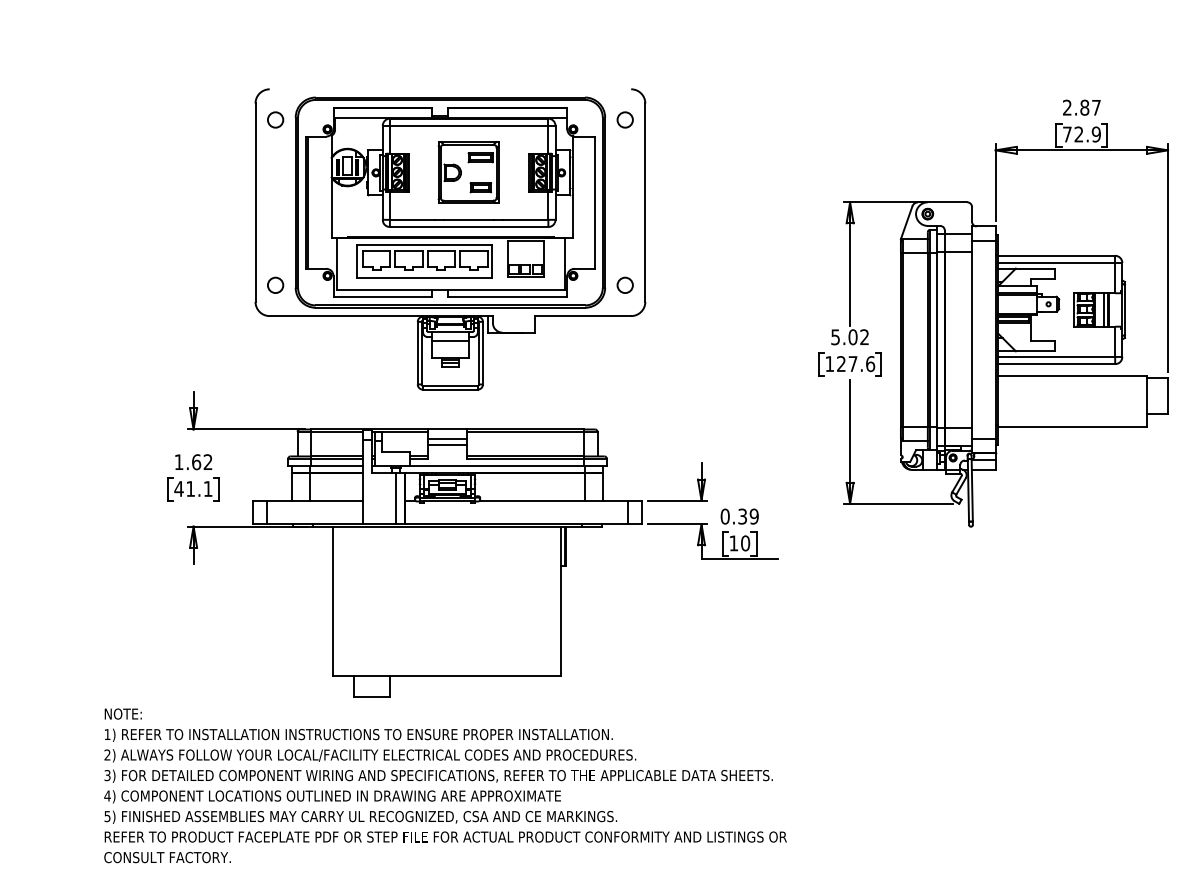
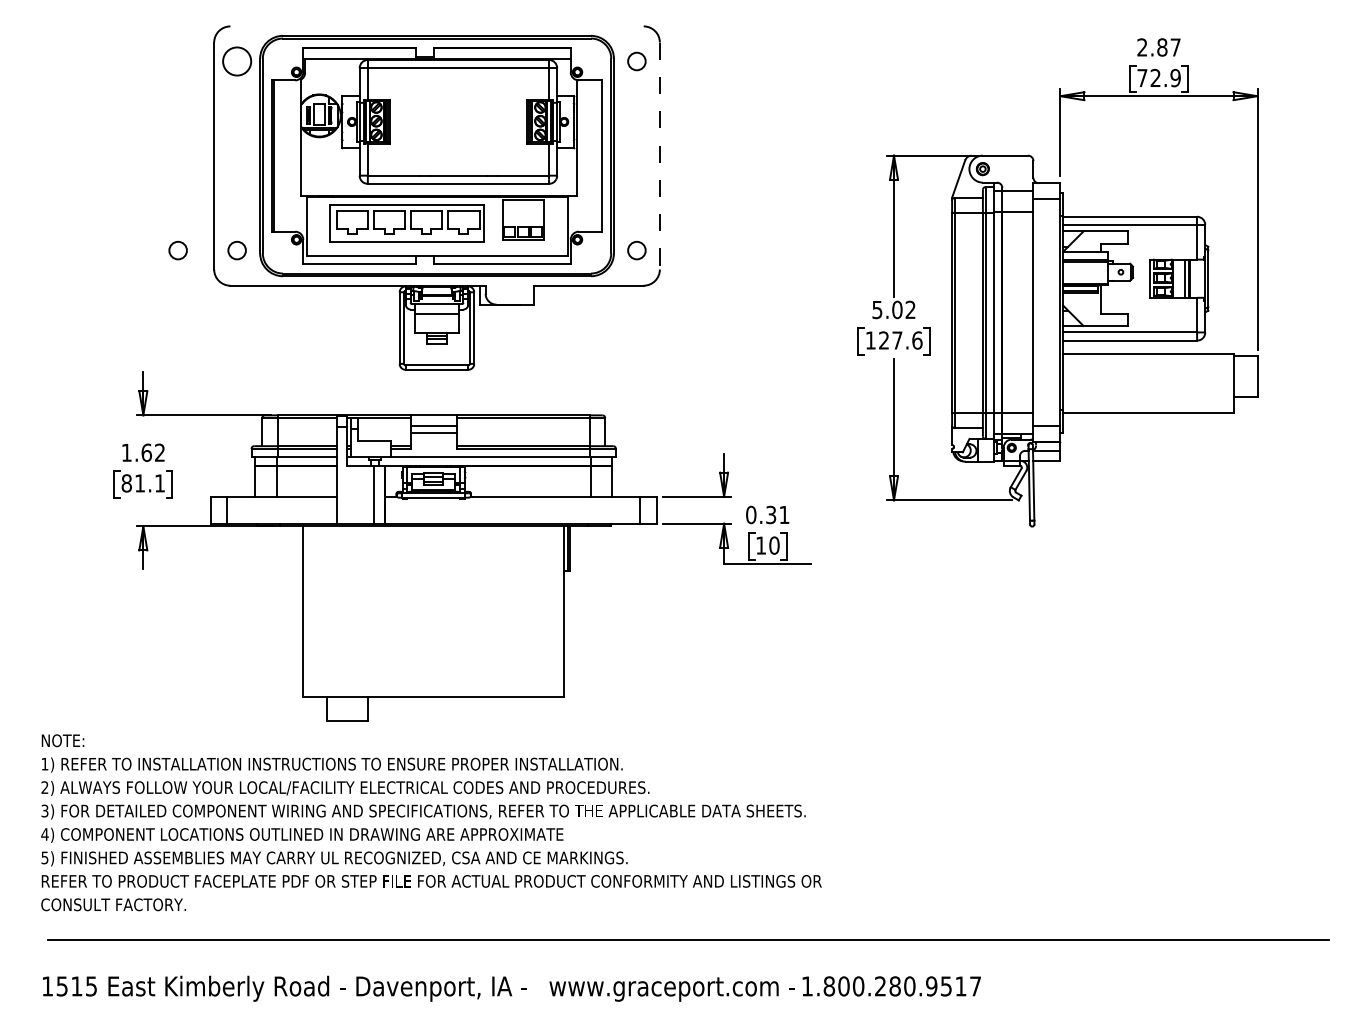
circle: (275, 119) -> (236, 61), size x1.6
part: (468, 172) -> (457, 121), removed
line: (644, 203) -> (659, 156), solid -> dashed
circle: (223, 285) -> (177, 250), added
text: (178, 489) -> (126, 483), 41.1 -> 81.1
text: (754, 516) -> (784, 514), 0.39 -> 0.31

